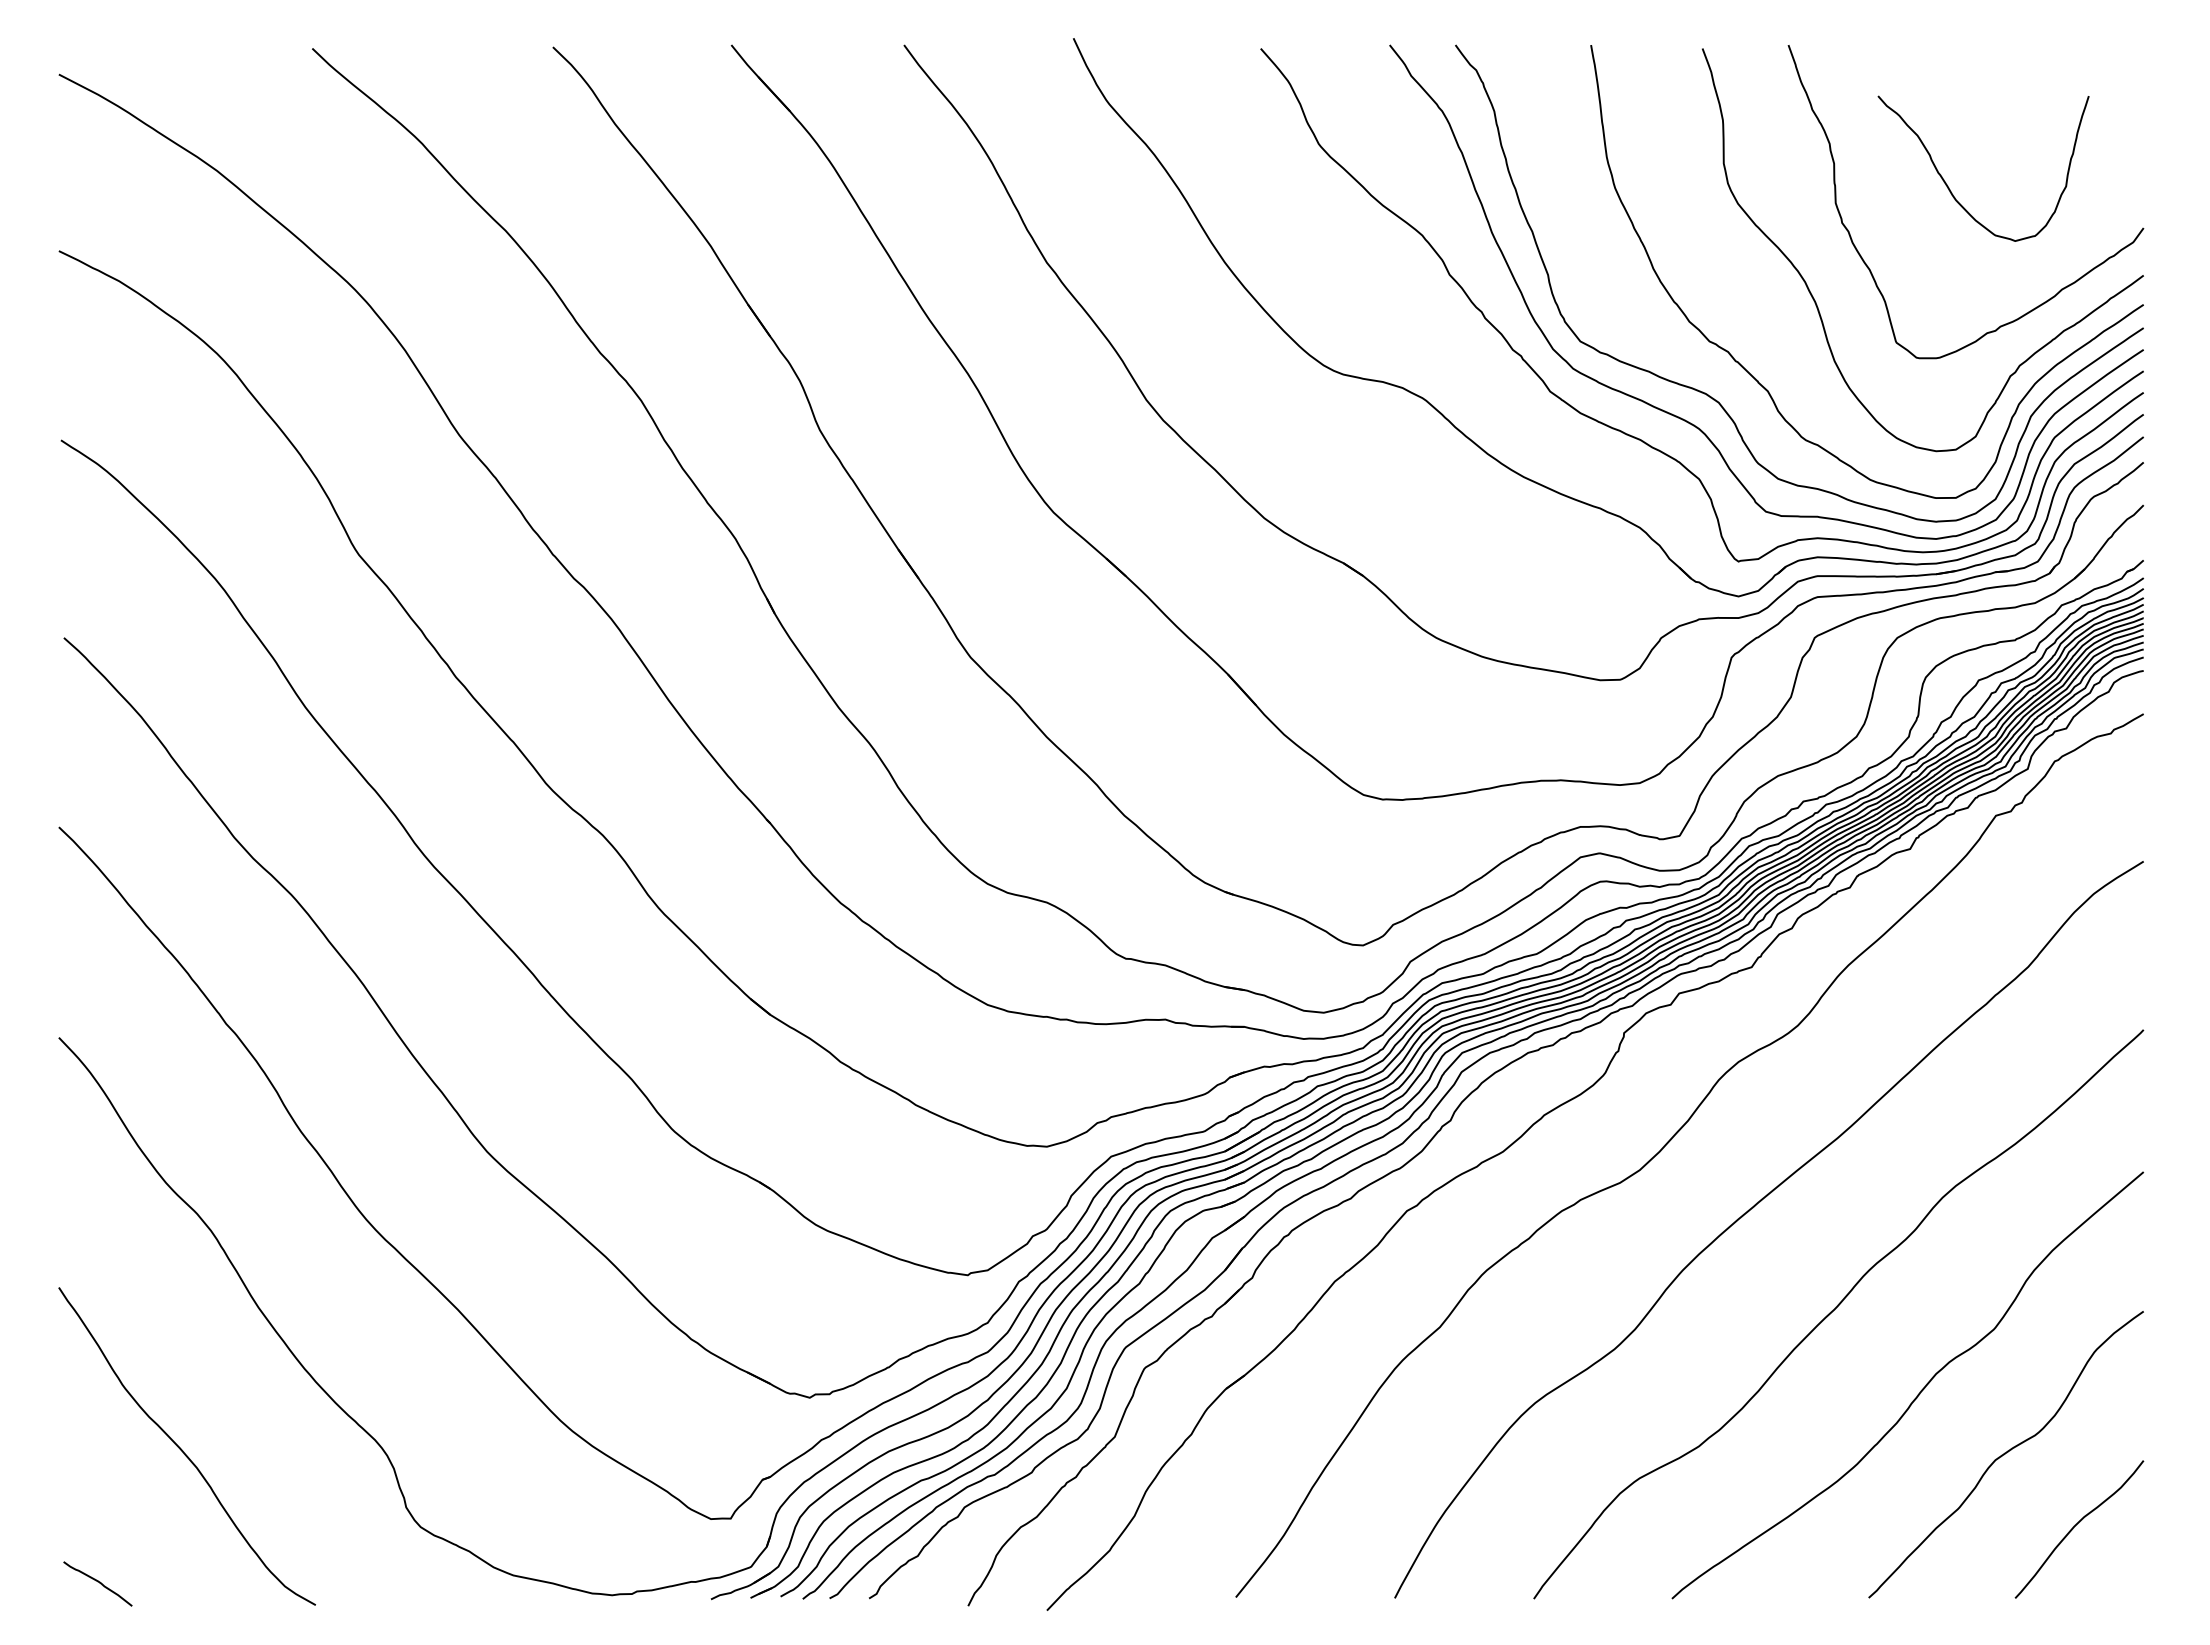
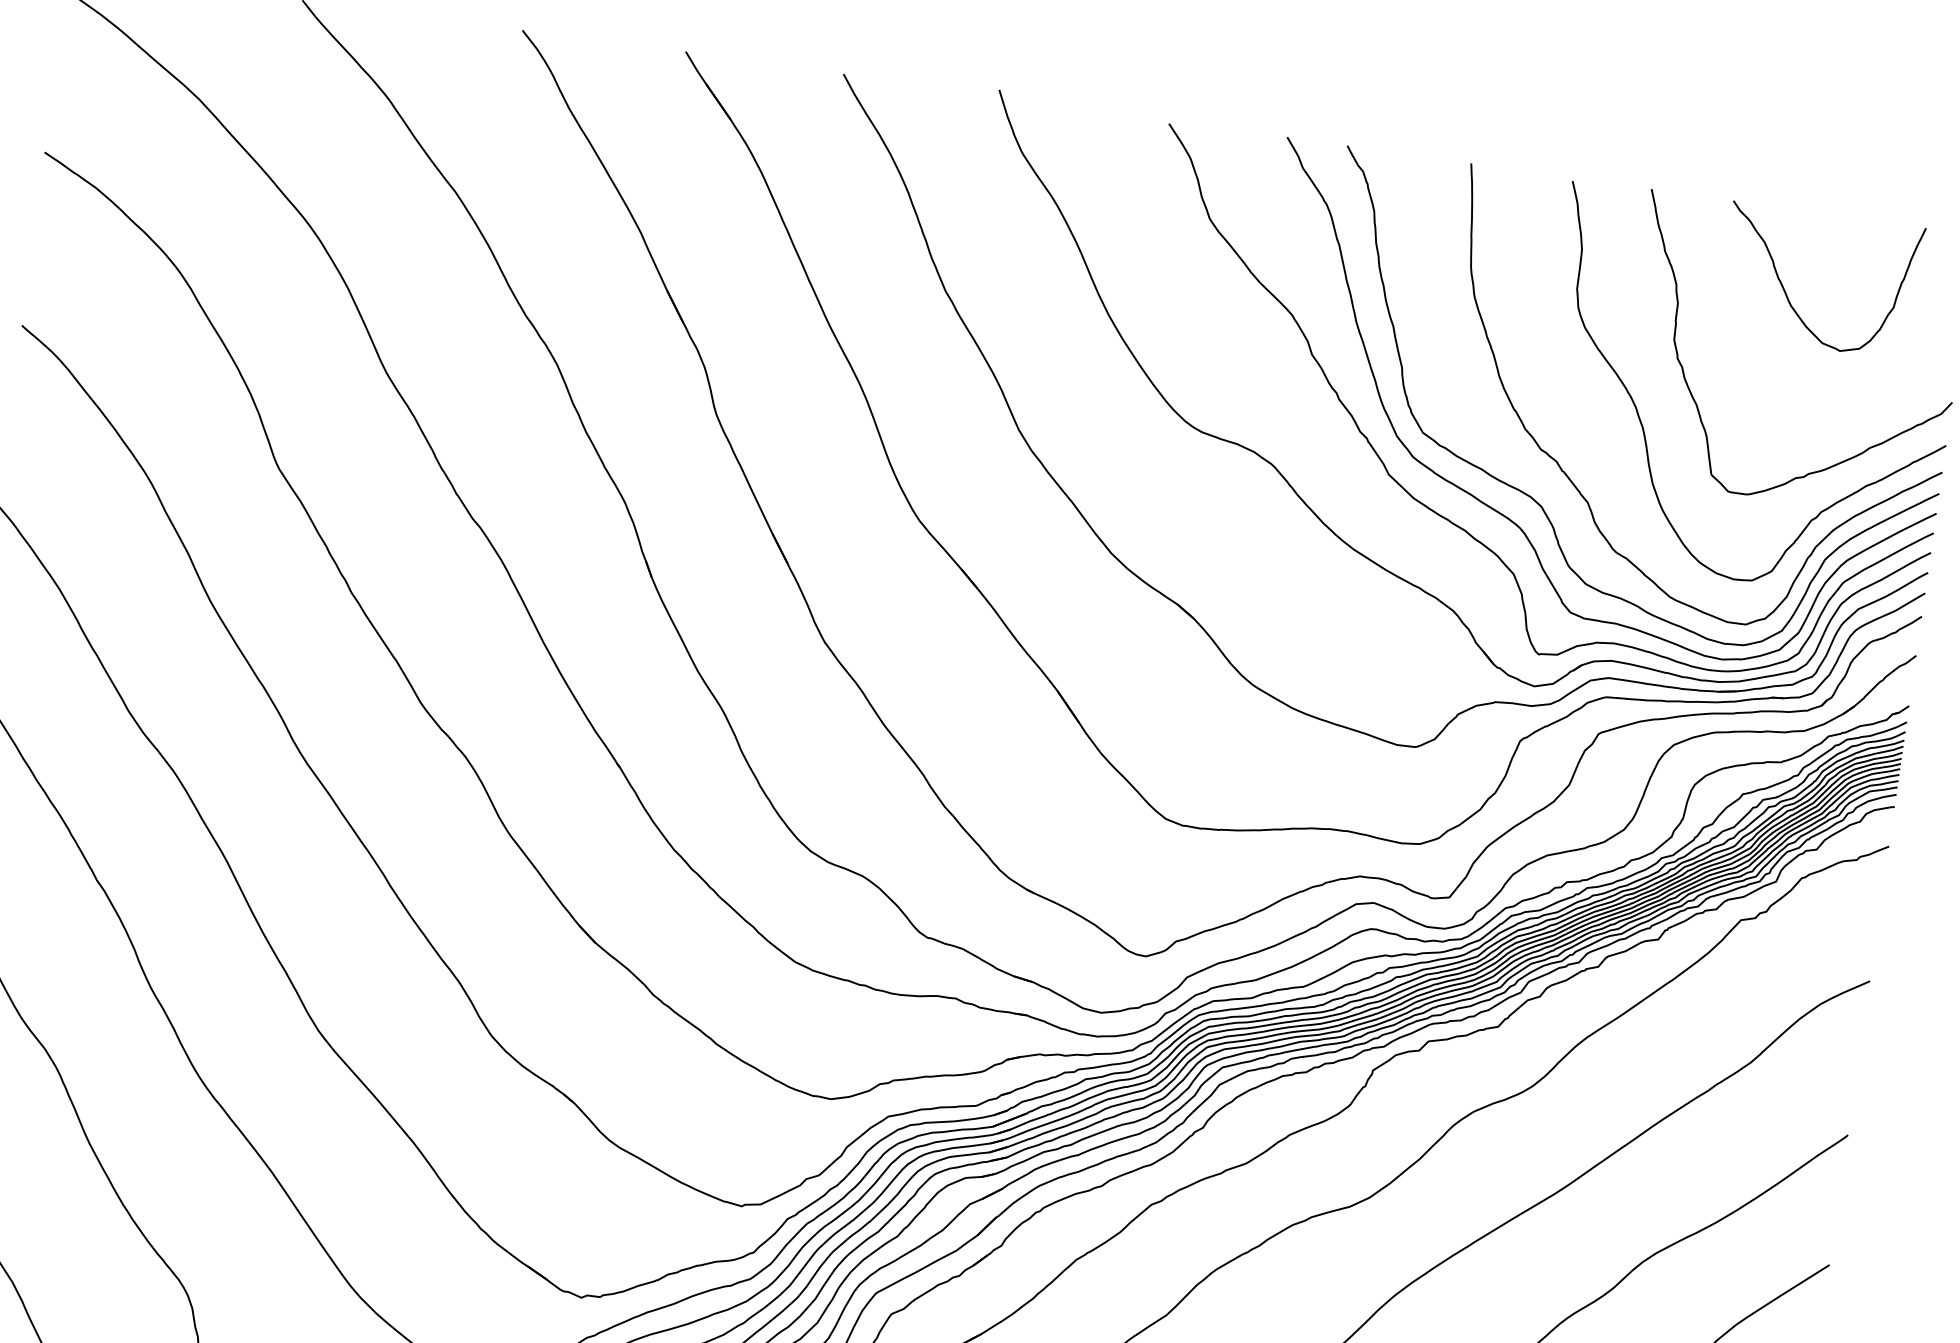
curve: (1949, 187) -> (1786, 293), moved

